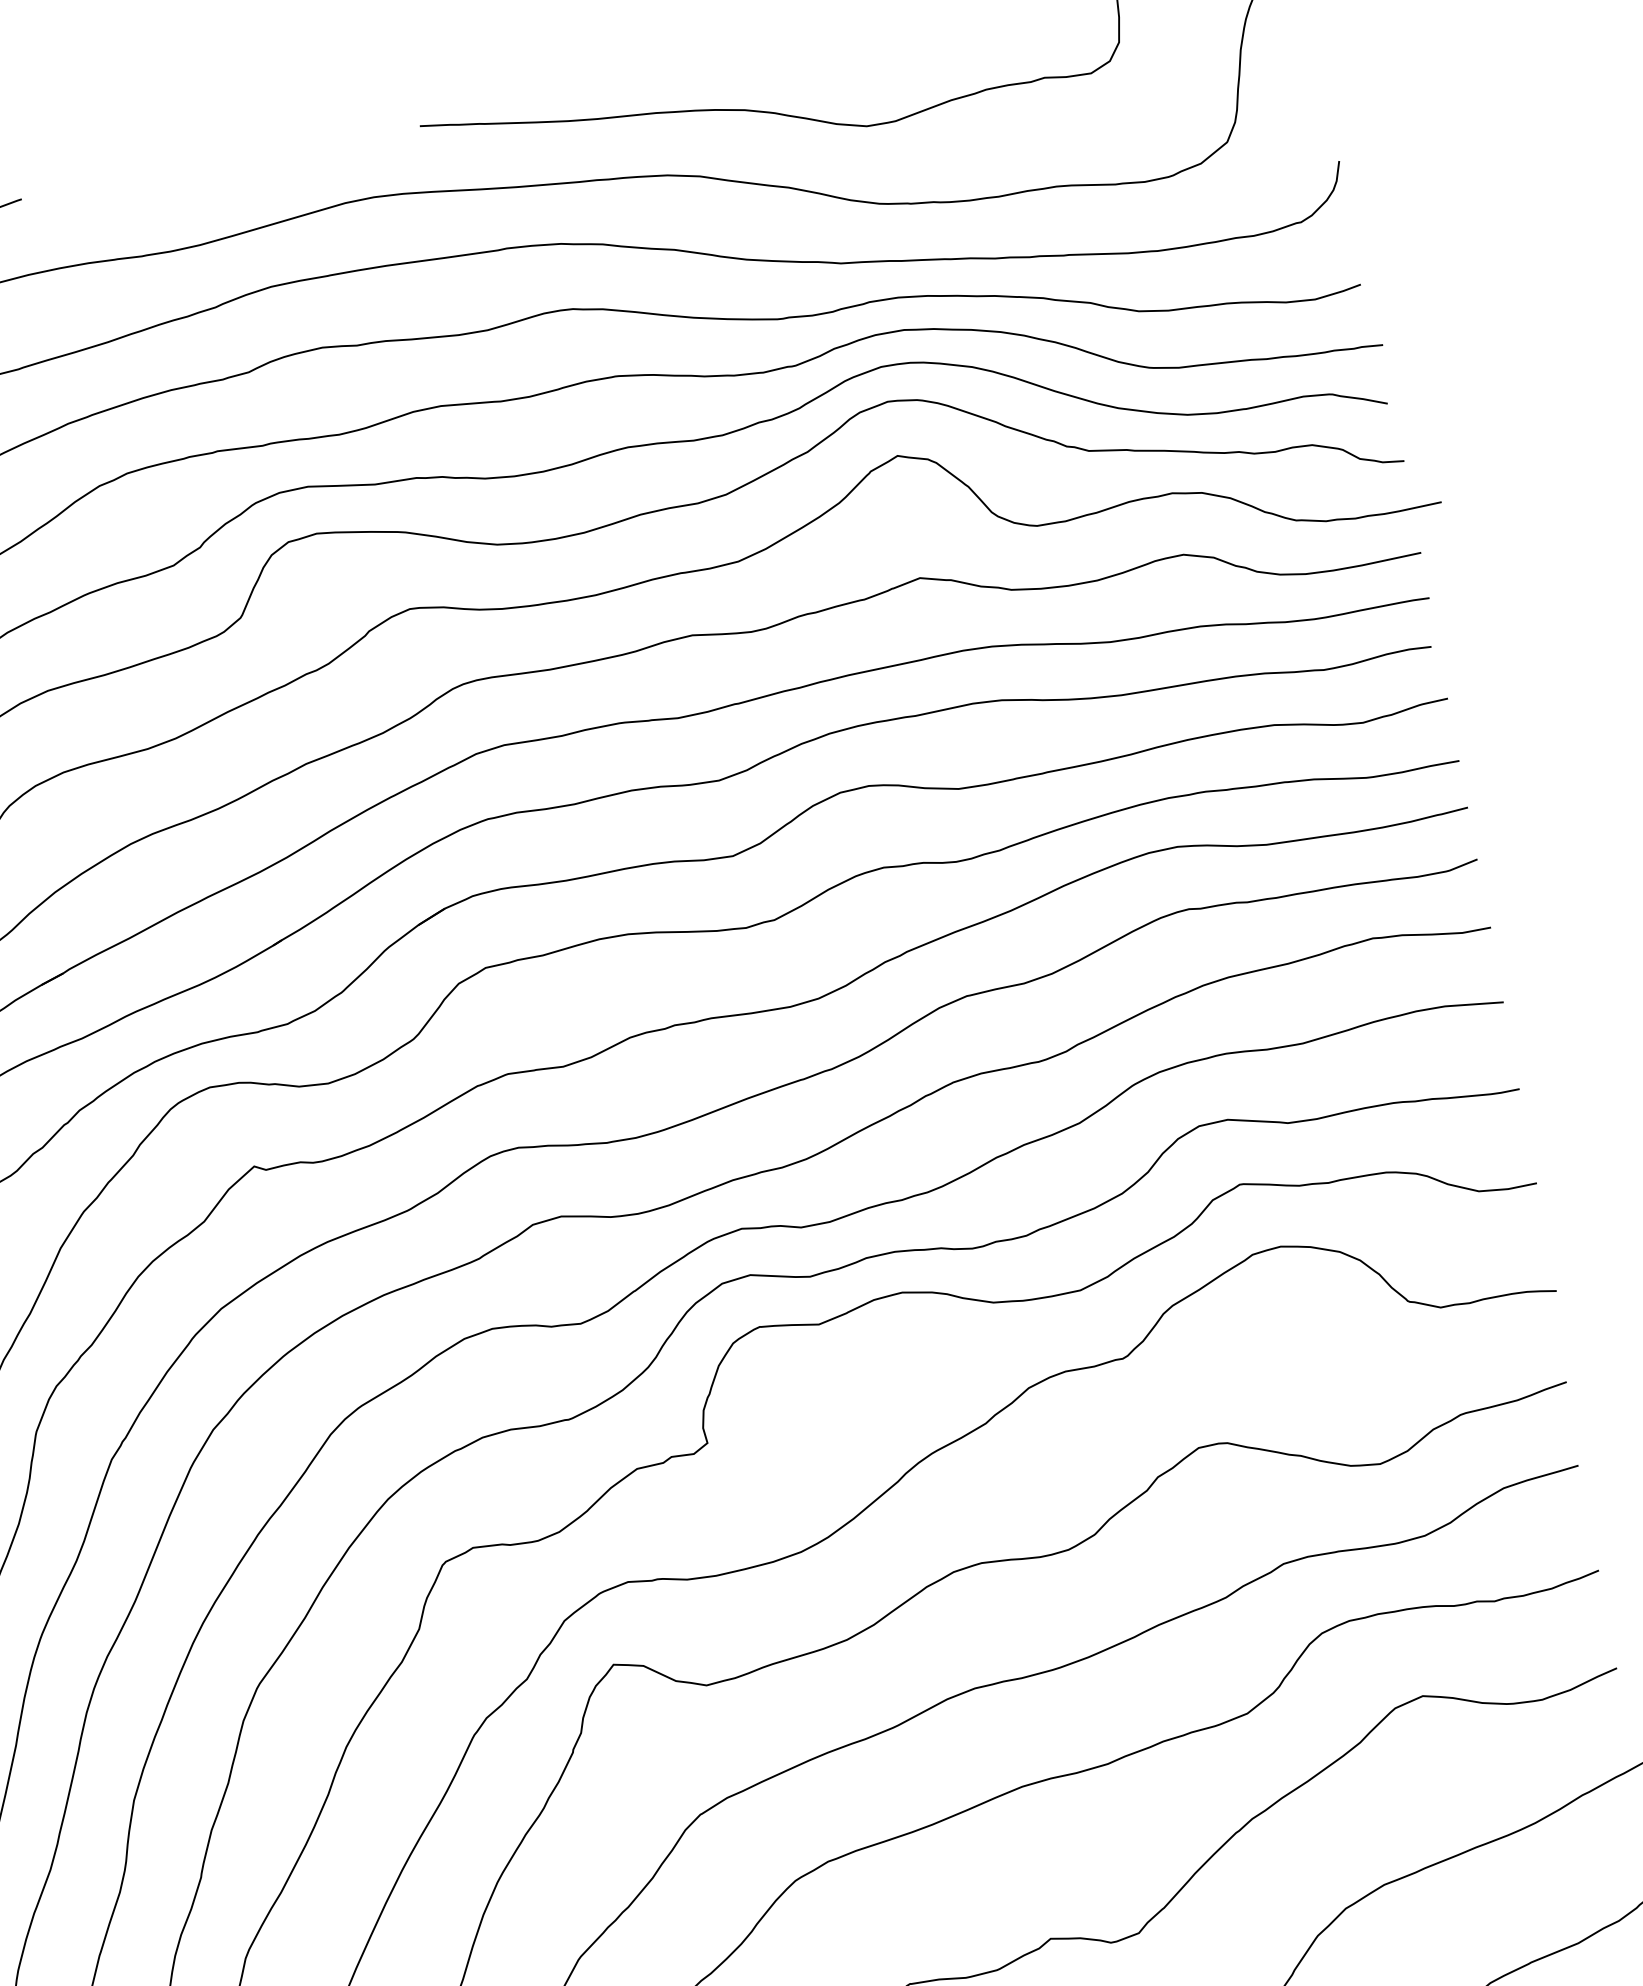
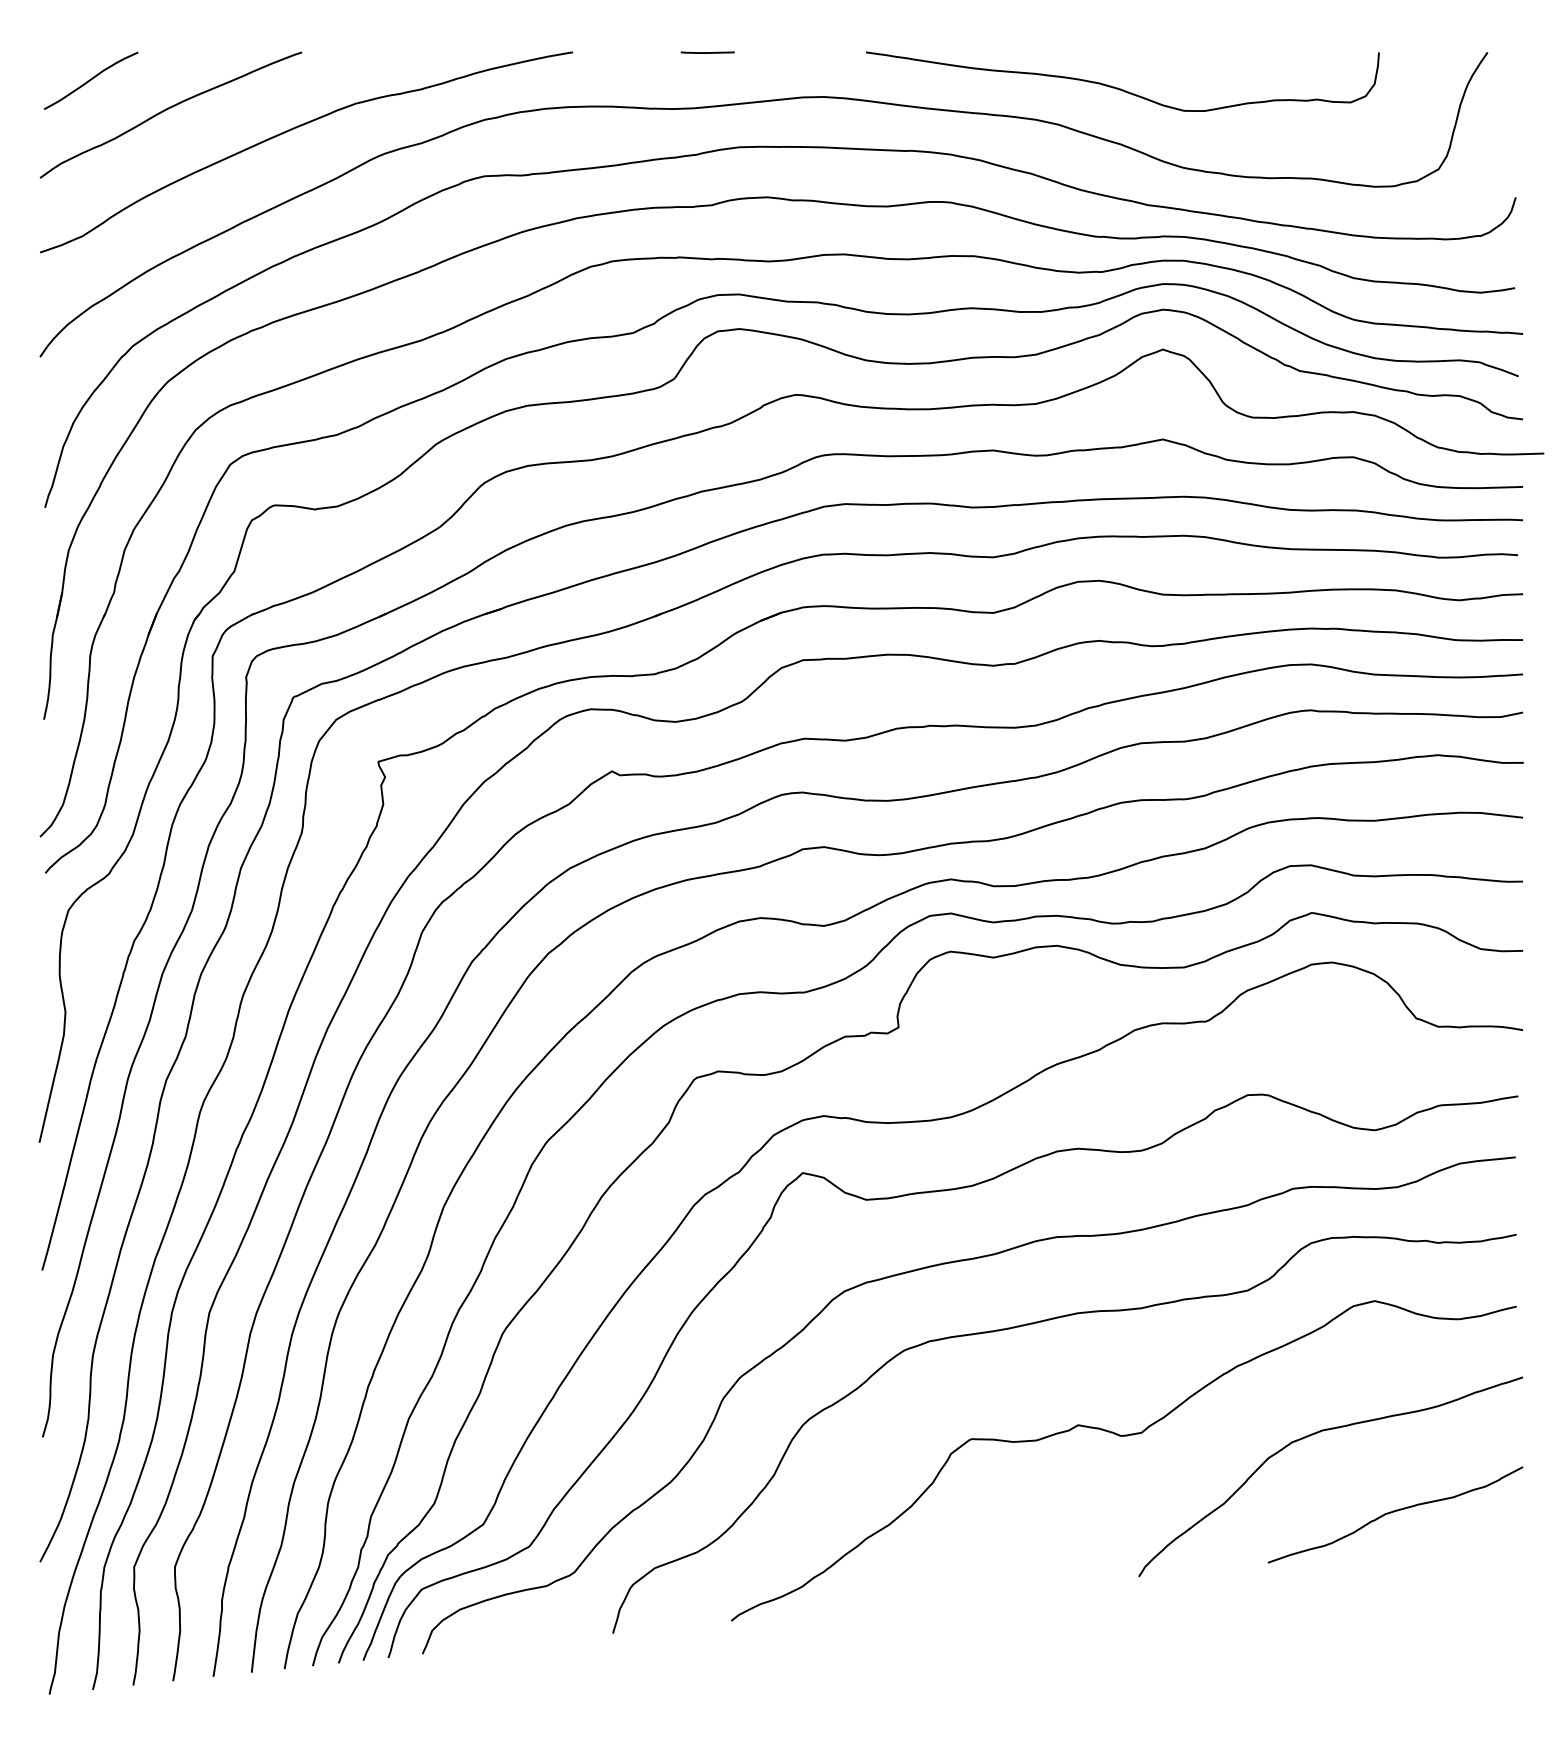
line: (204, 165) -> (707, 52), added

